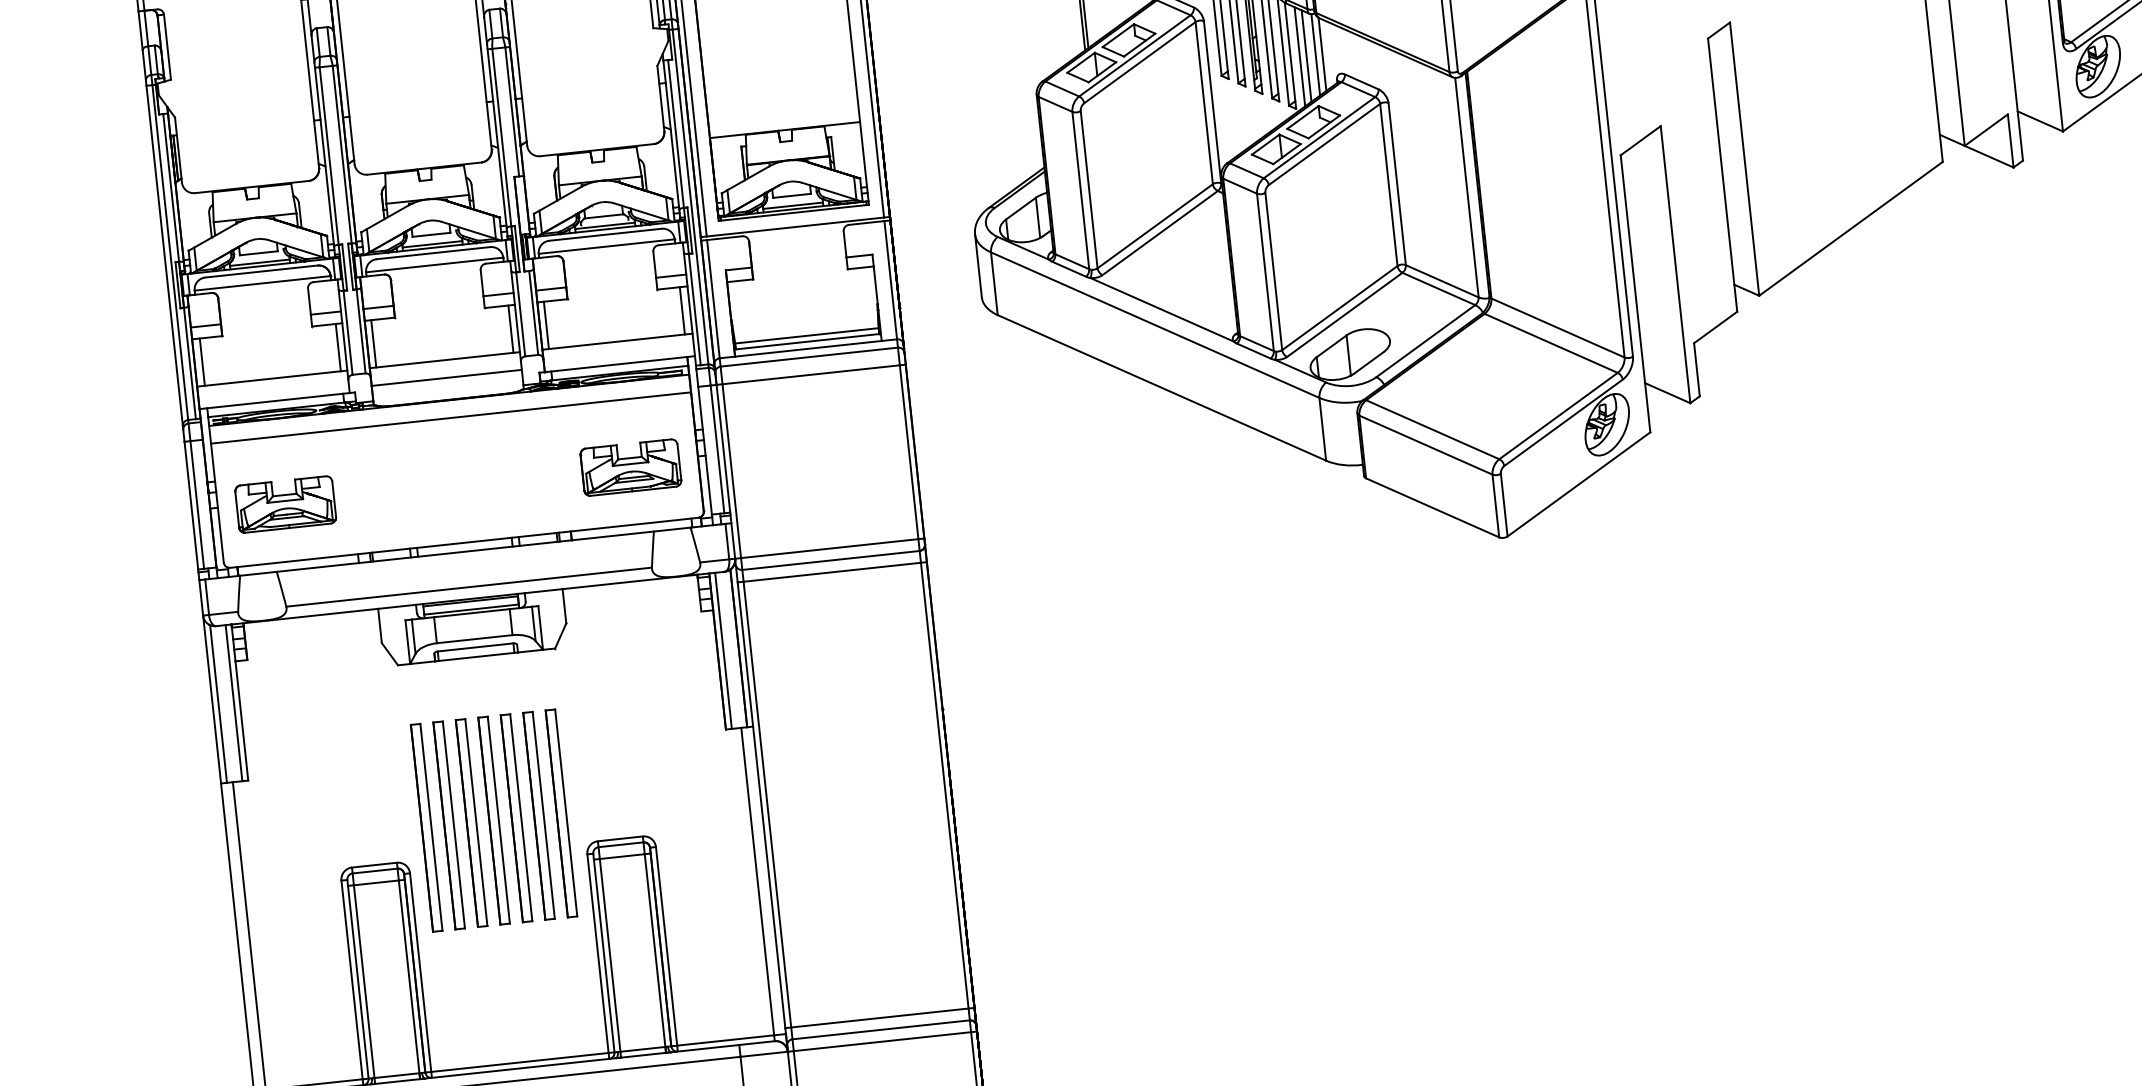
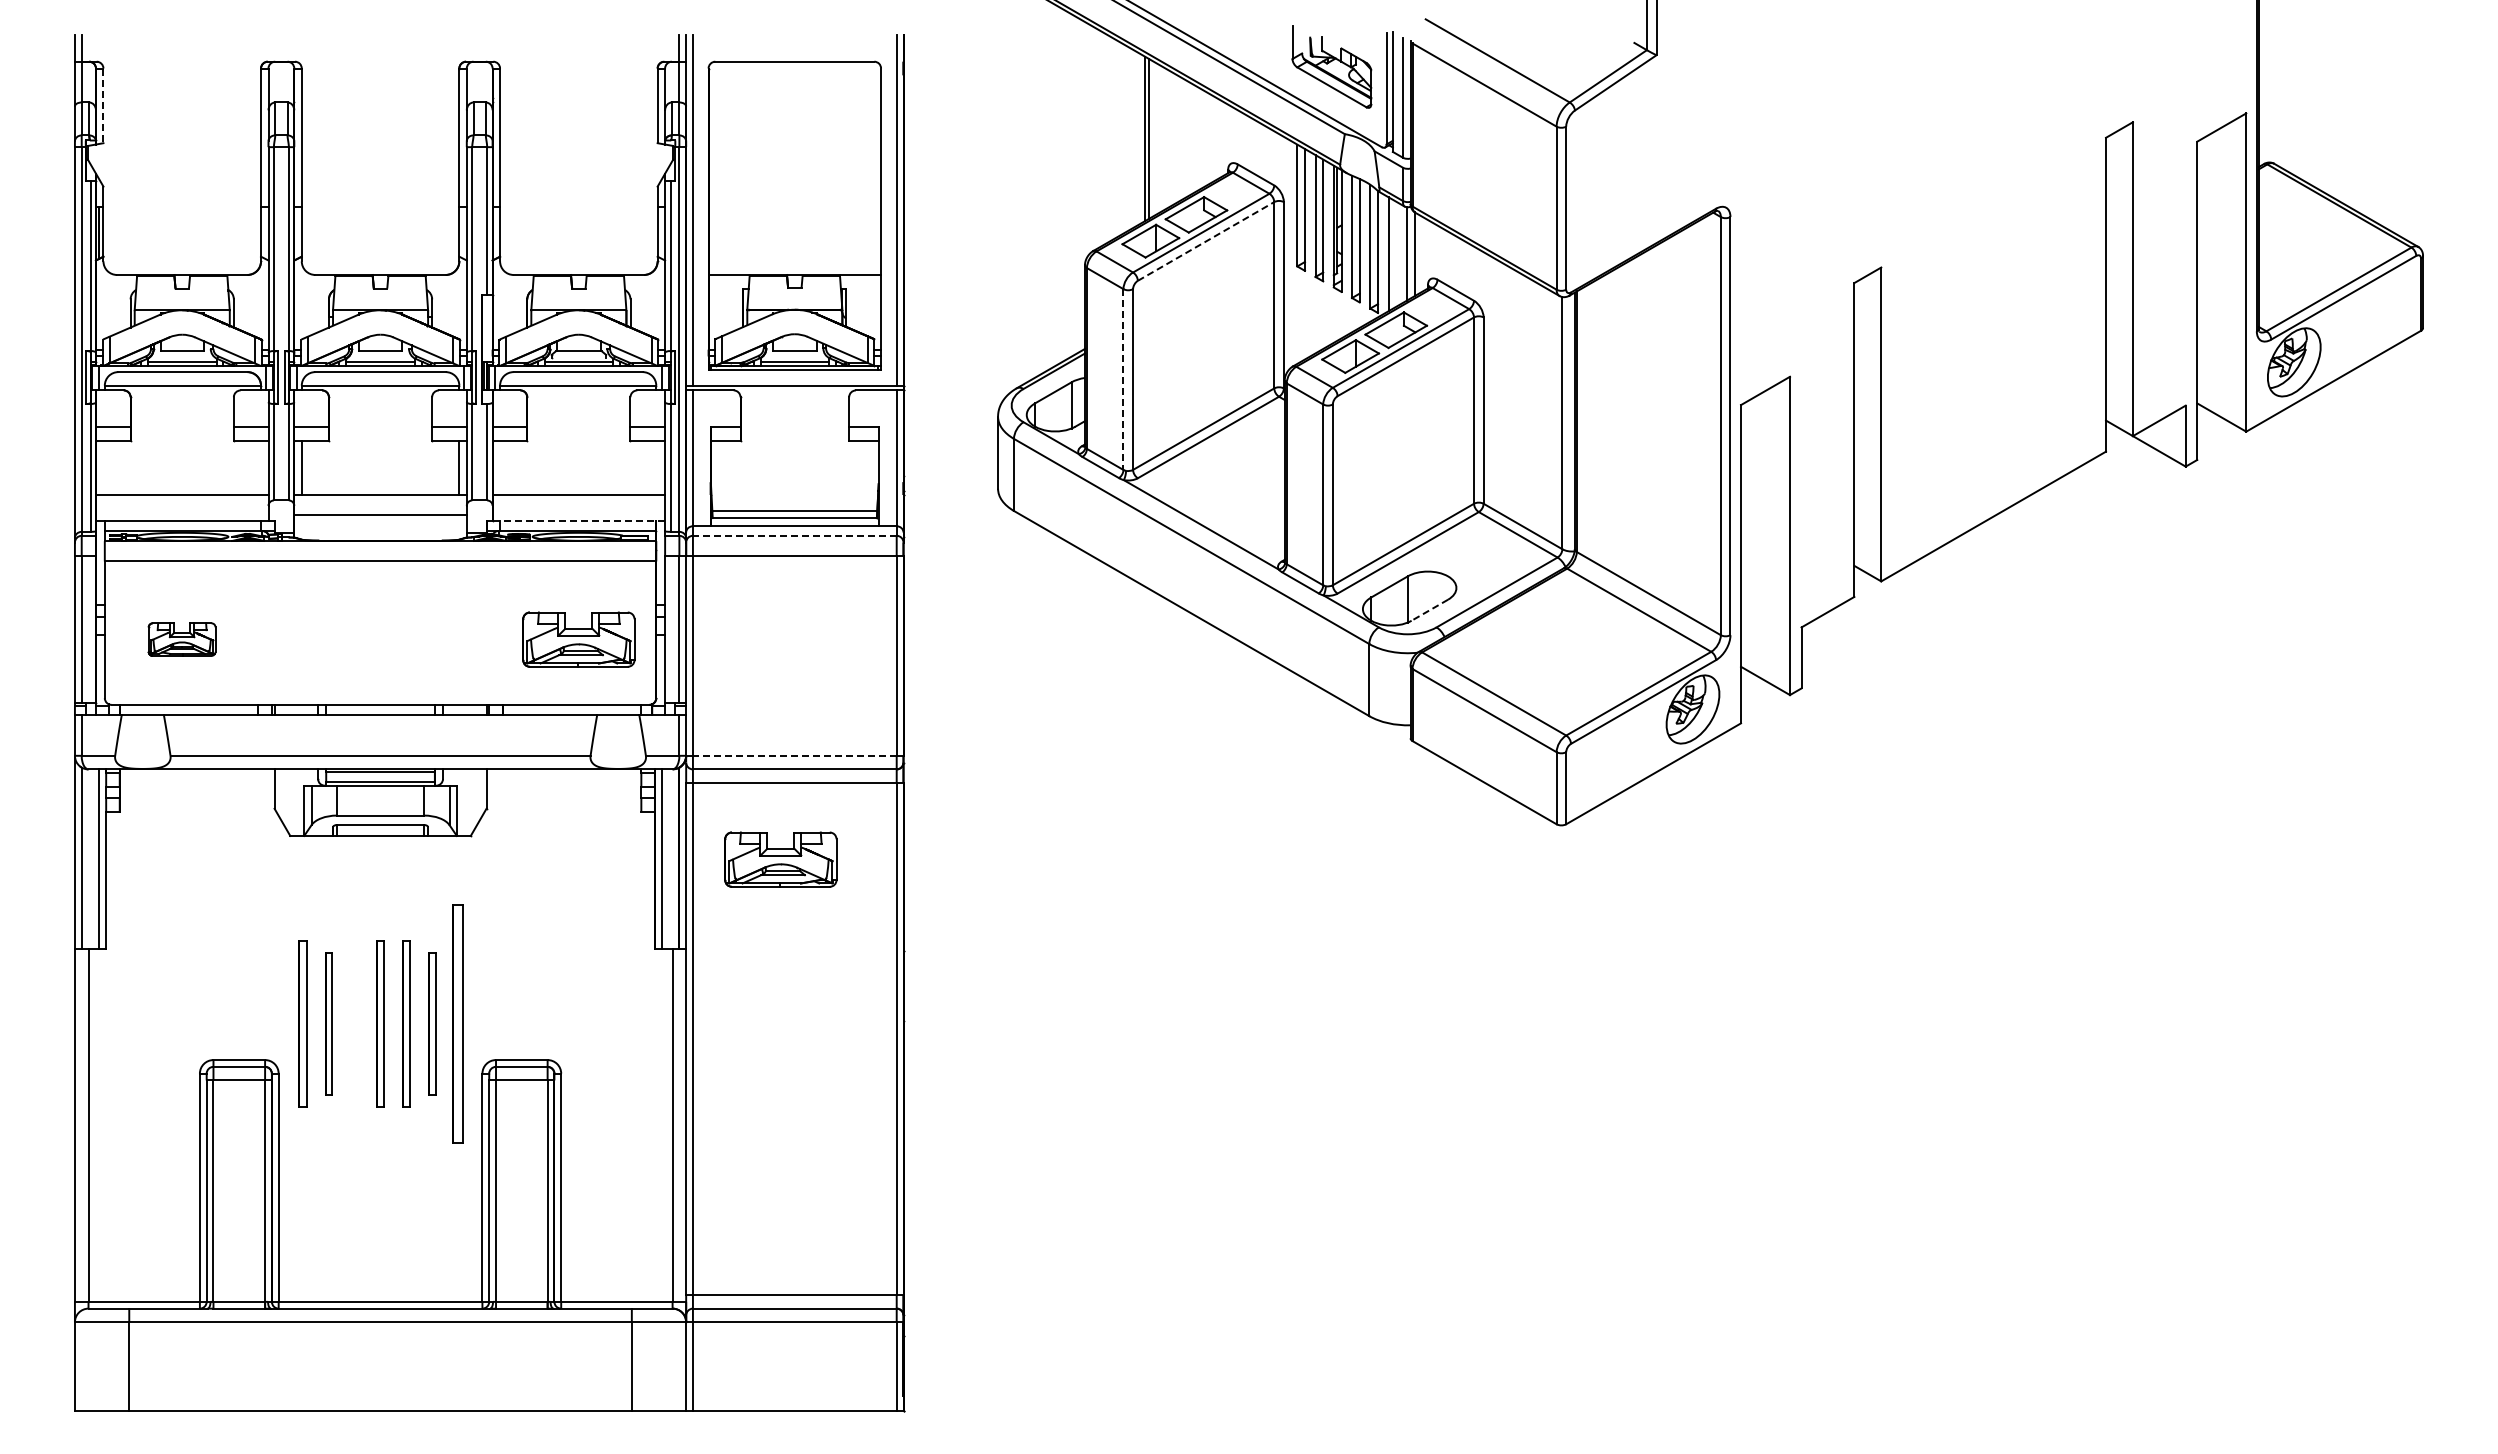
line: (167, 47) -> (103, 106), solid -> dashed
line: (1306, 55) -> (1396, 253), removed
line: (1140, 62) -> (1206, 241), solid -> dashed
line: (1080, 191) -> (1123, 380), solid -> dashed
line: (682, 310) -> (656, 467), removed
line: (546, 325) -> (500, 467), removed
line: (338, 347) -> (261, 467), removed
line: (808, 356) -> (794, 535), solid -> dashed
line: (202, 361) -> (104, 467), removed
line: (620, 363) -> (579, 520), solid -> dashed
line: (1368, 363) -> (1429, 610), solid -> dashed
part: (285, 504) -> (181, 639), size x0.6
line: (829, 548) -> (794, 755), solid -> dashed
part: (826, 640) -> (780, 859), added
part: (539, 815) -> (432, 1023), size x0.6
part: (516, 817) -> (406, 1023), size x0.7
part: (494, 820) -> (380, 1023), size x0.7
part: (471, 822) -> (354, 1023), removed
part: (448, 825) -> (328, 1023), size x0.6
part: (426, 827) -> (303, 1023), size x0.7

